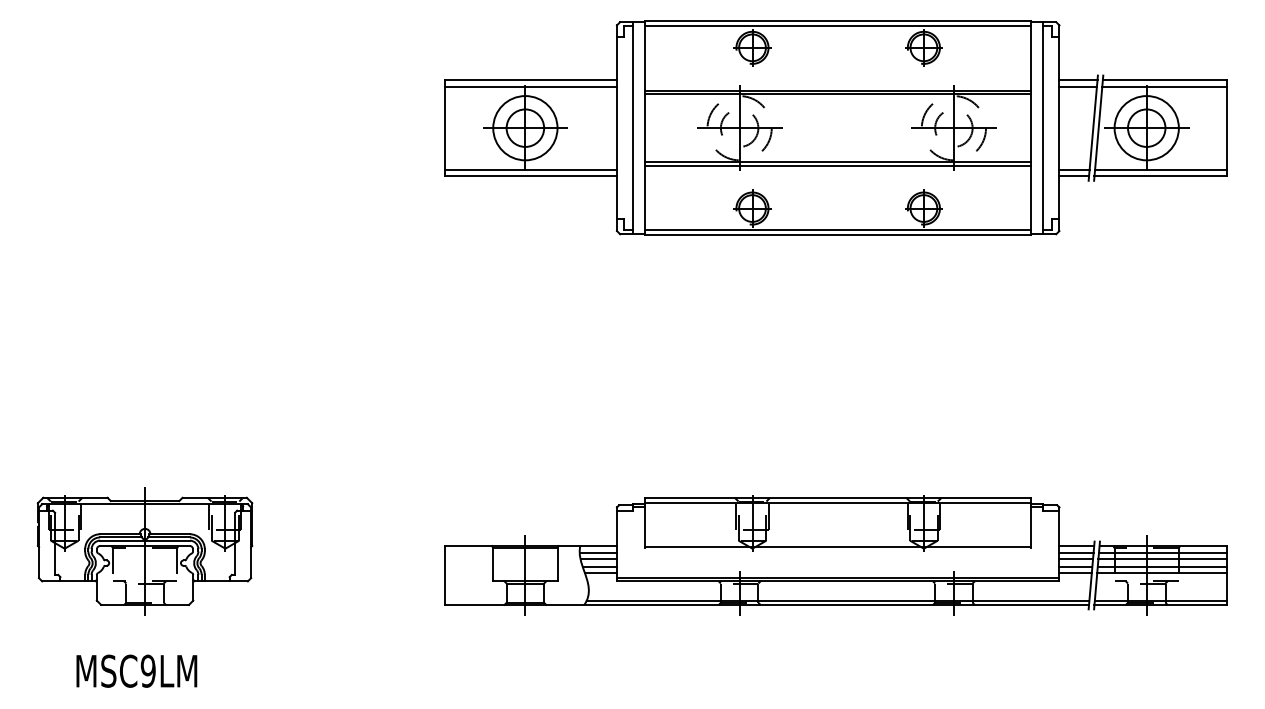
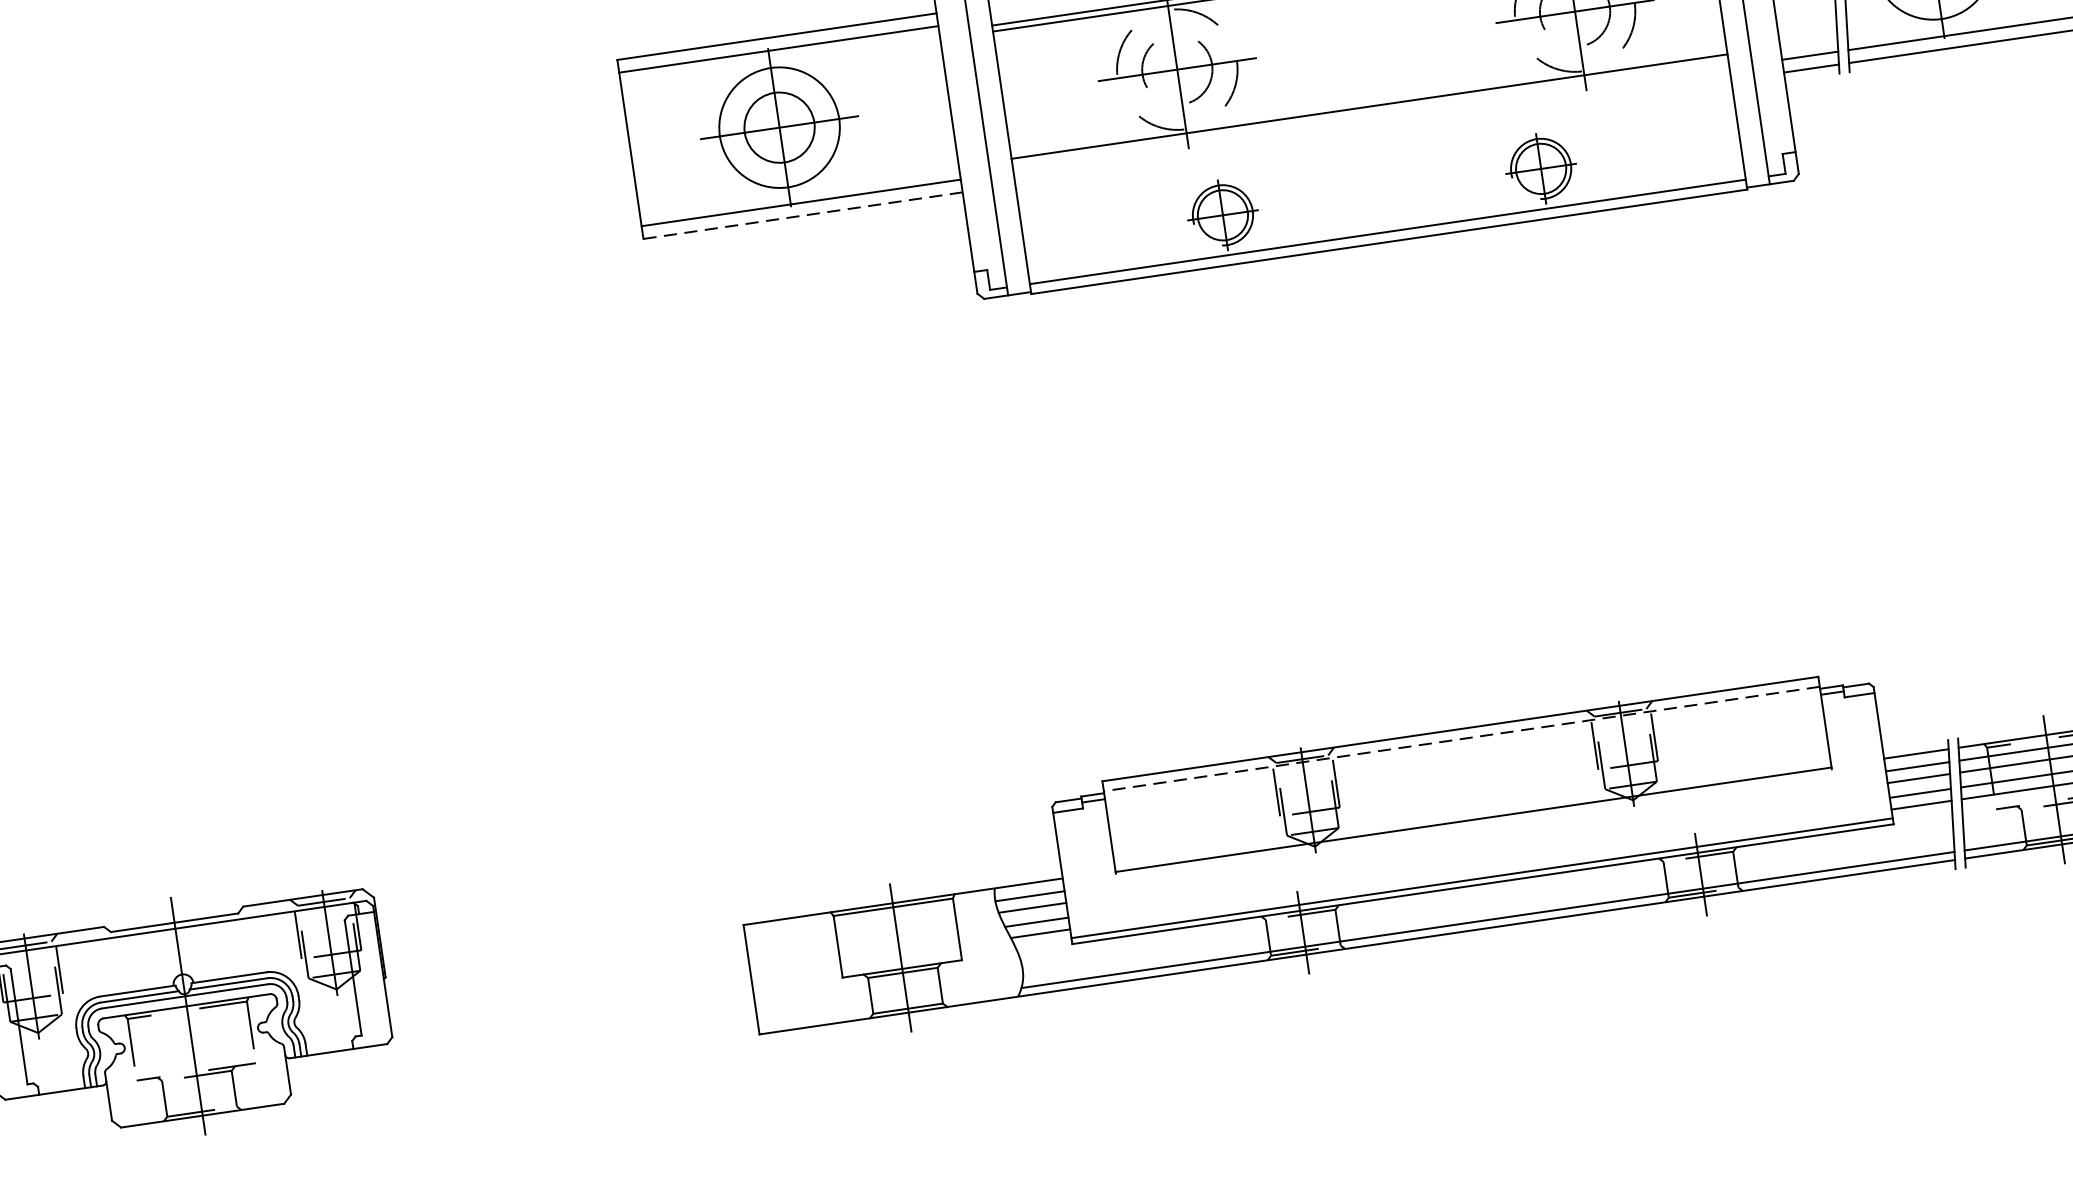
line: (838, 165) -> (1370, 112), removed
line: (531, 176) -> (804, 215), solid -> dashed
line: (838, 503) -> (1462, 739), solid -> dashed

